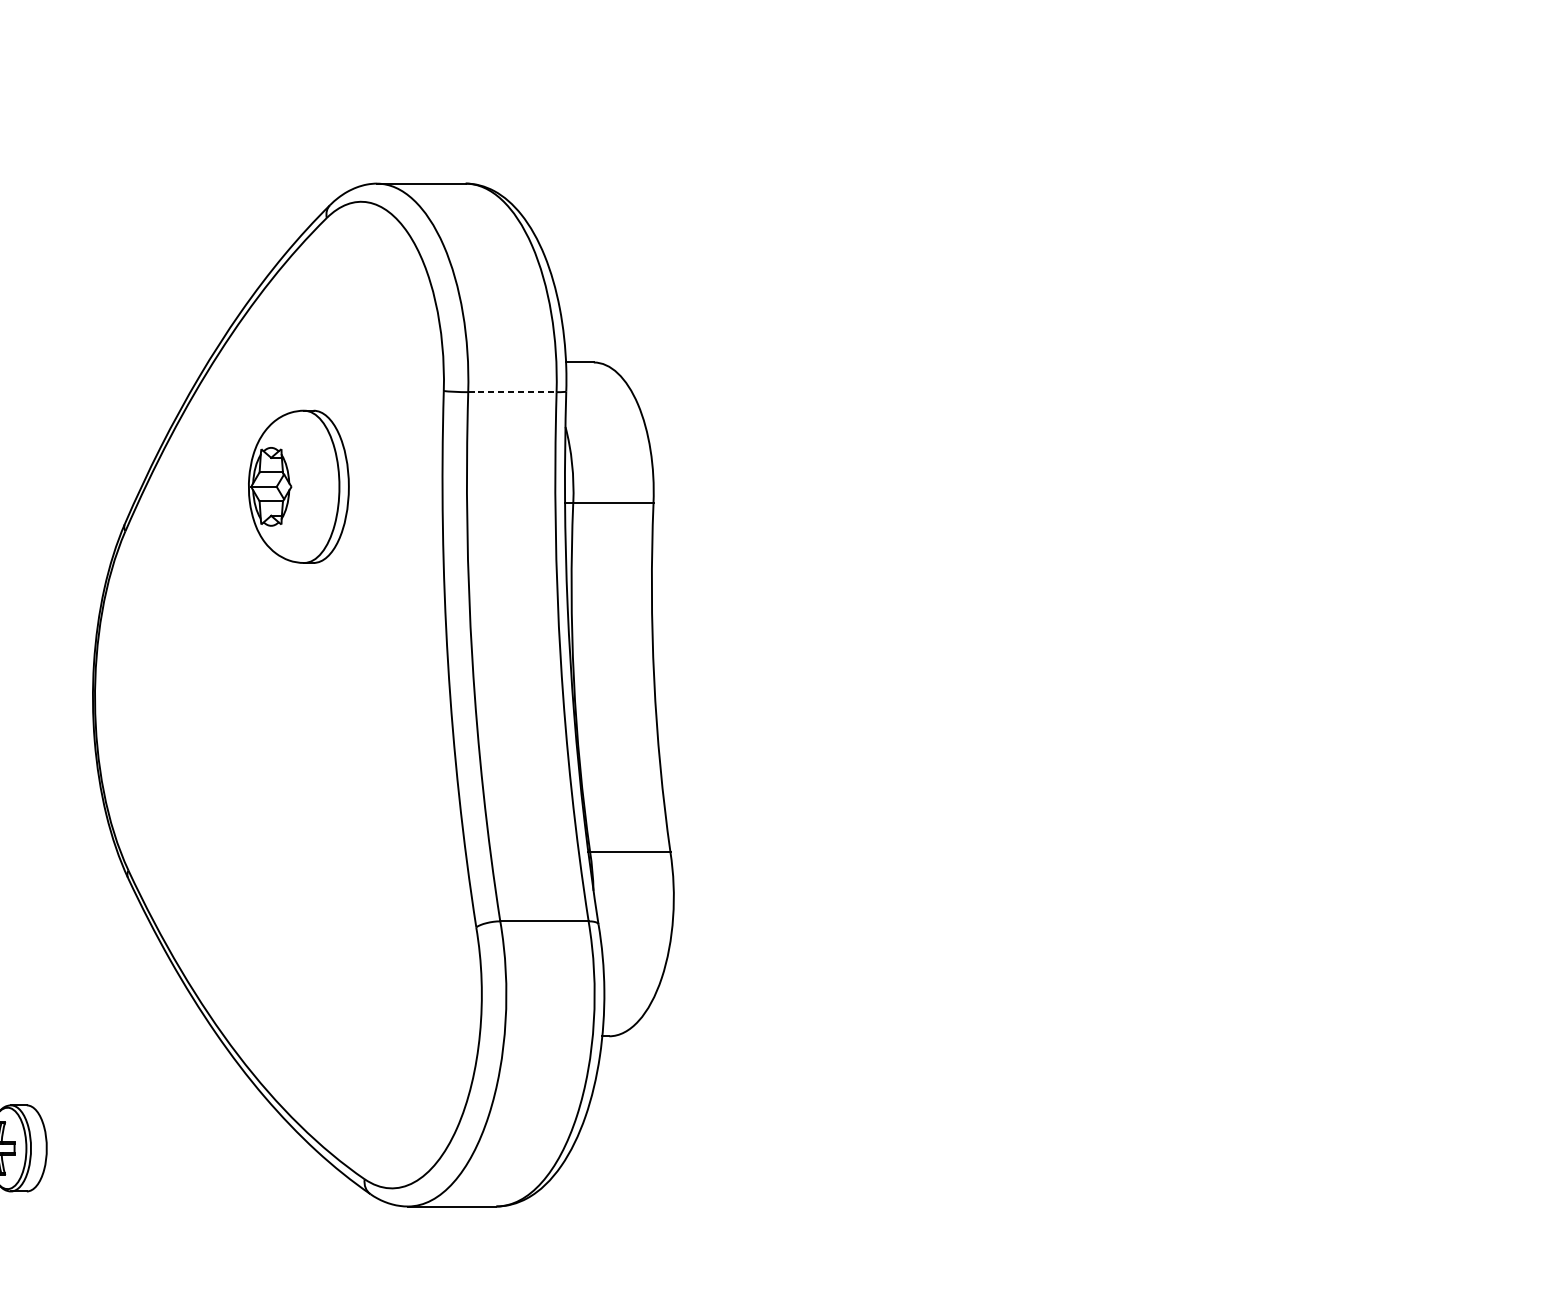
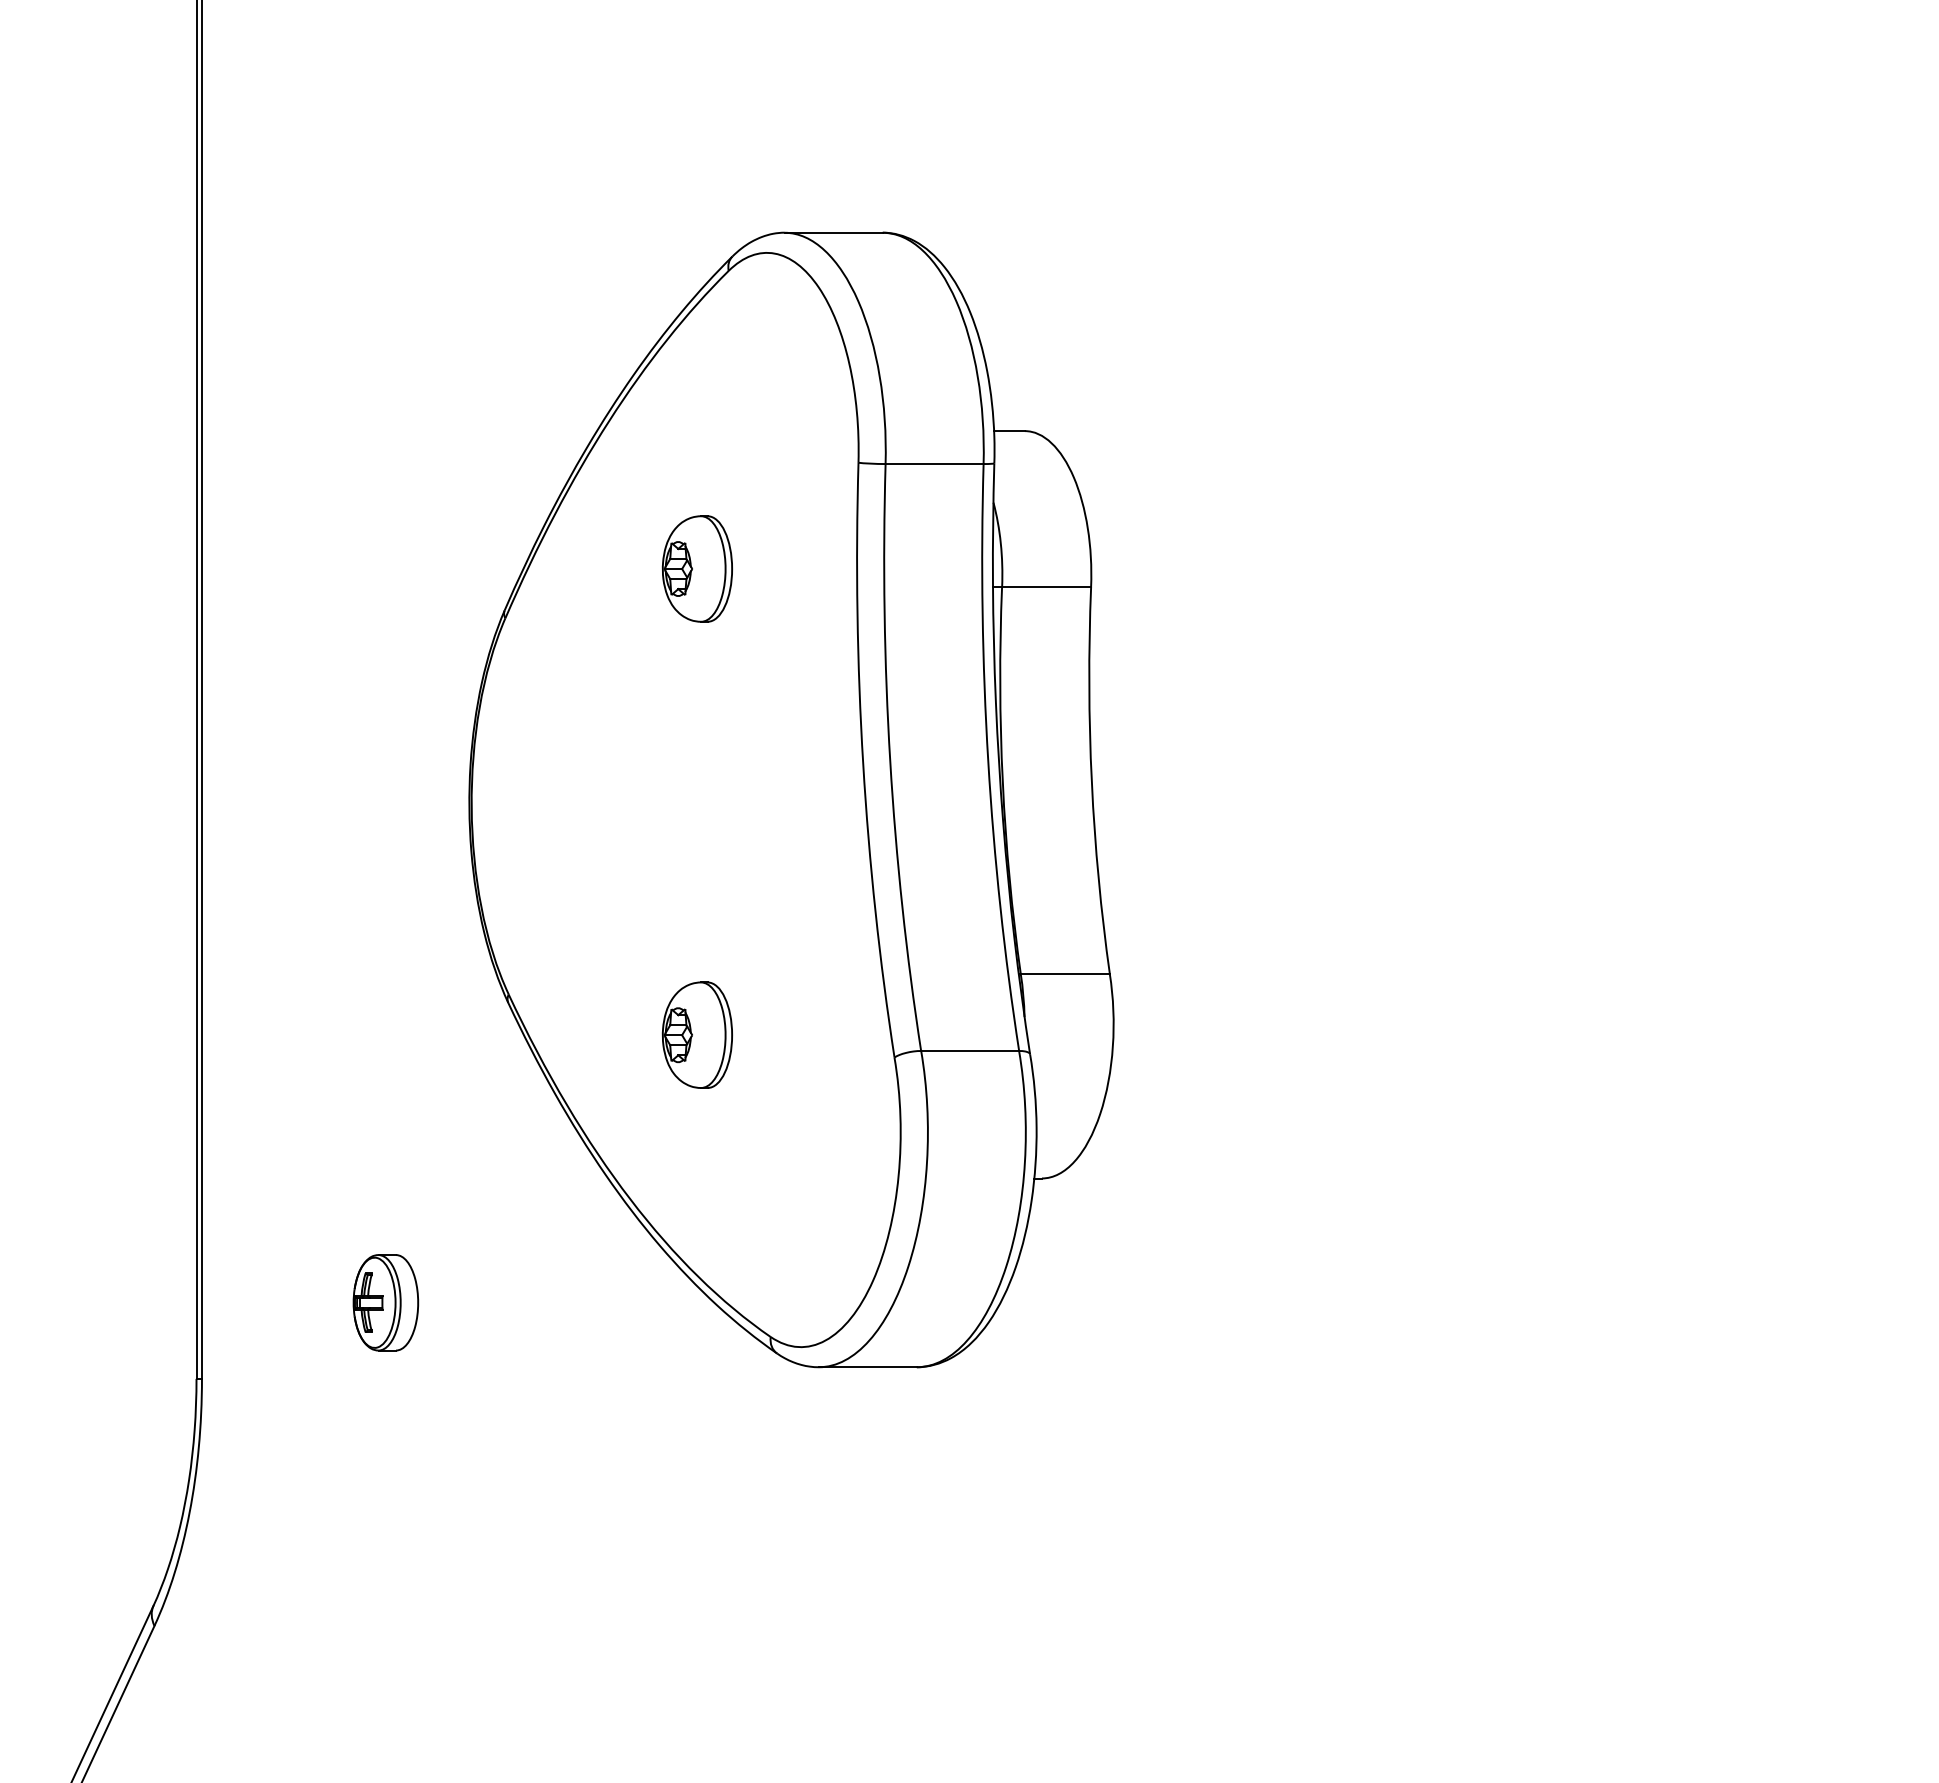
line: (513, 392) -> (935, 464), dashed -> solid
part: (297, 486) -> (696, 568), size x0.62
part: (297, 906) -> (696, 1034), added

